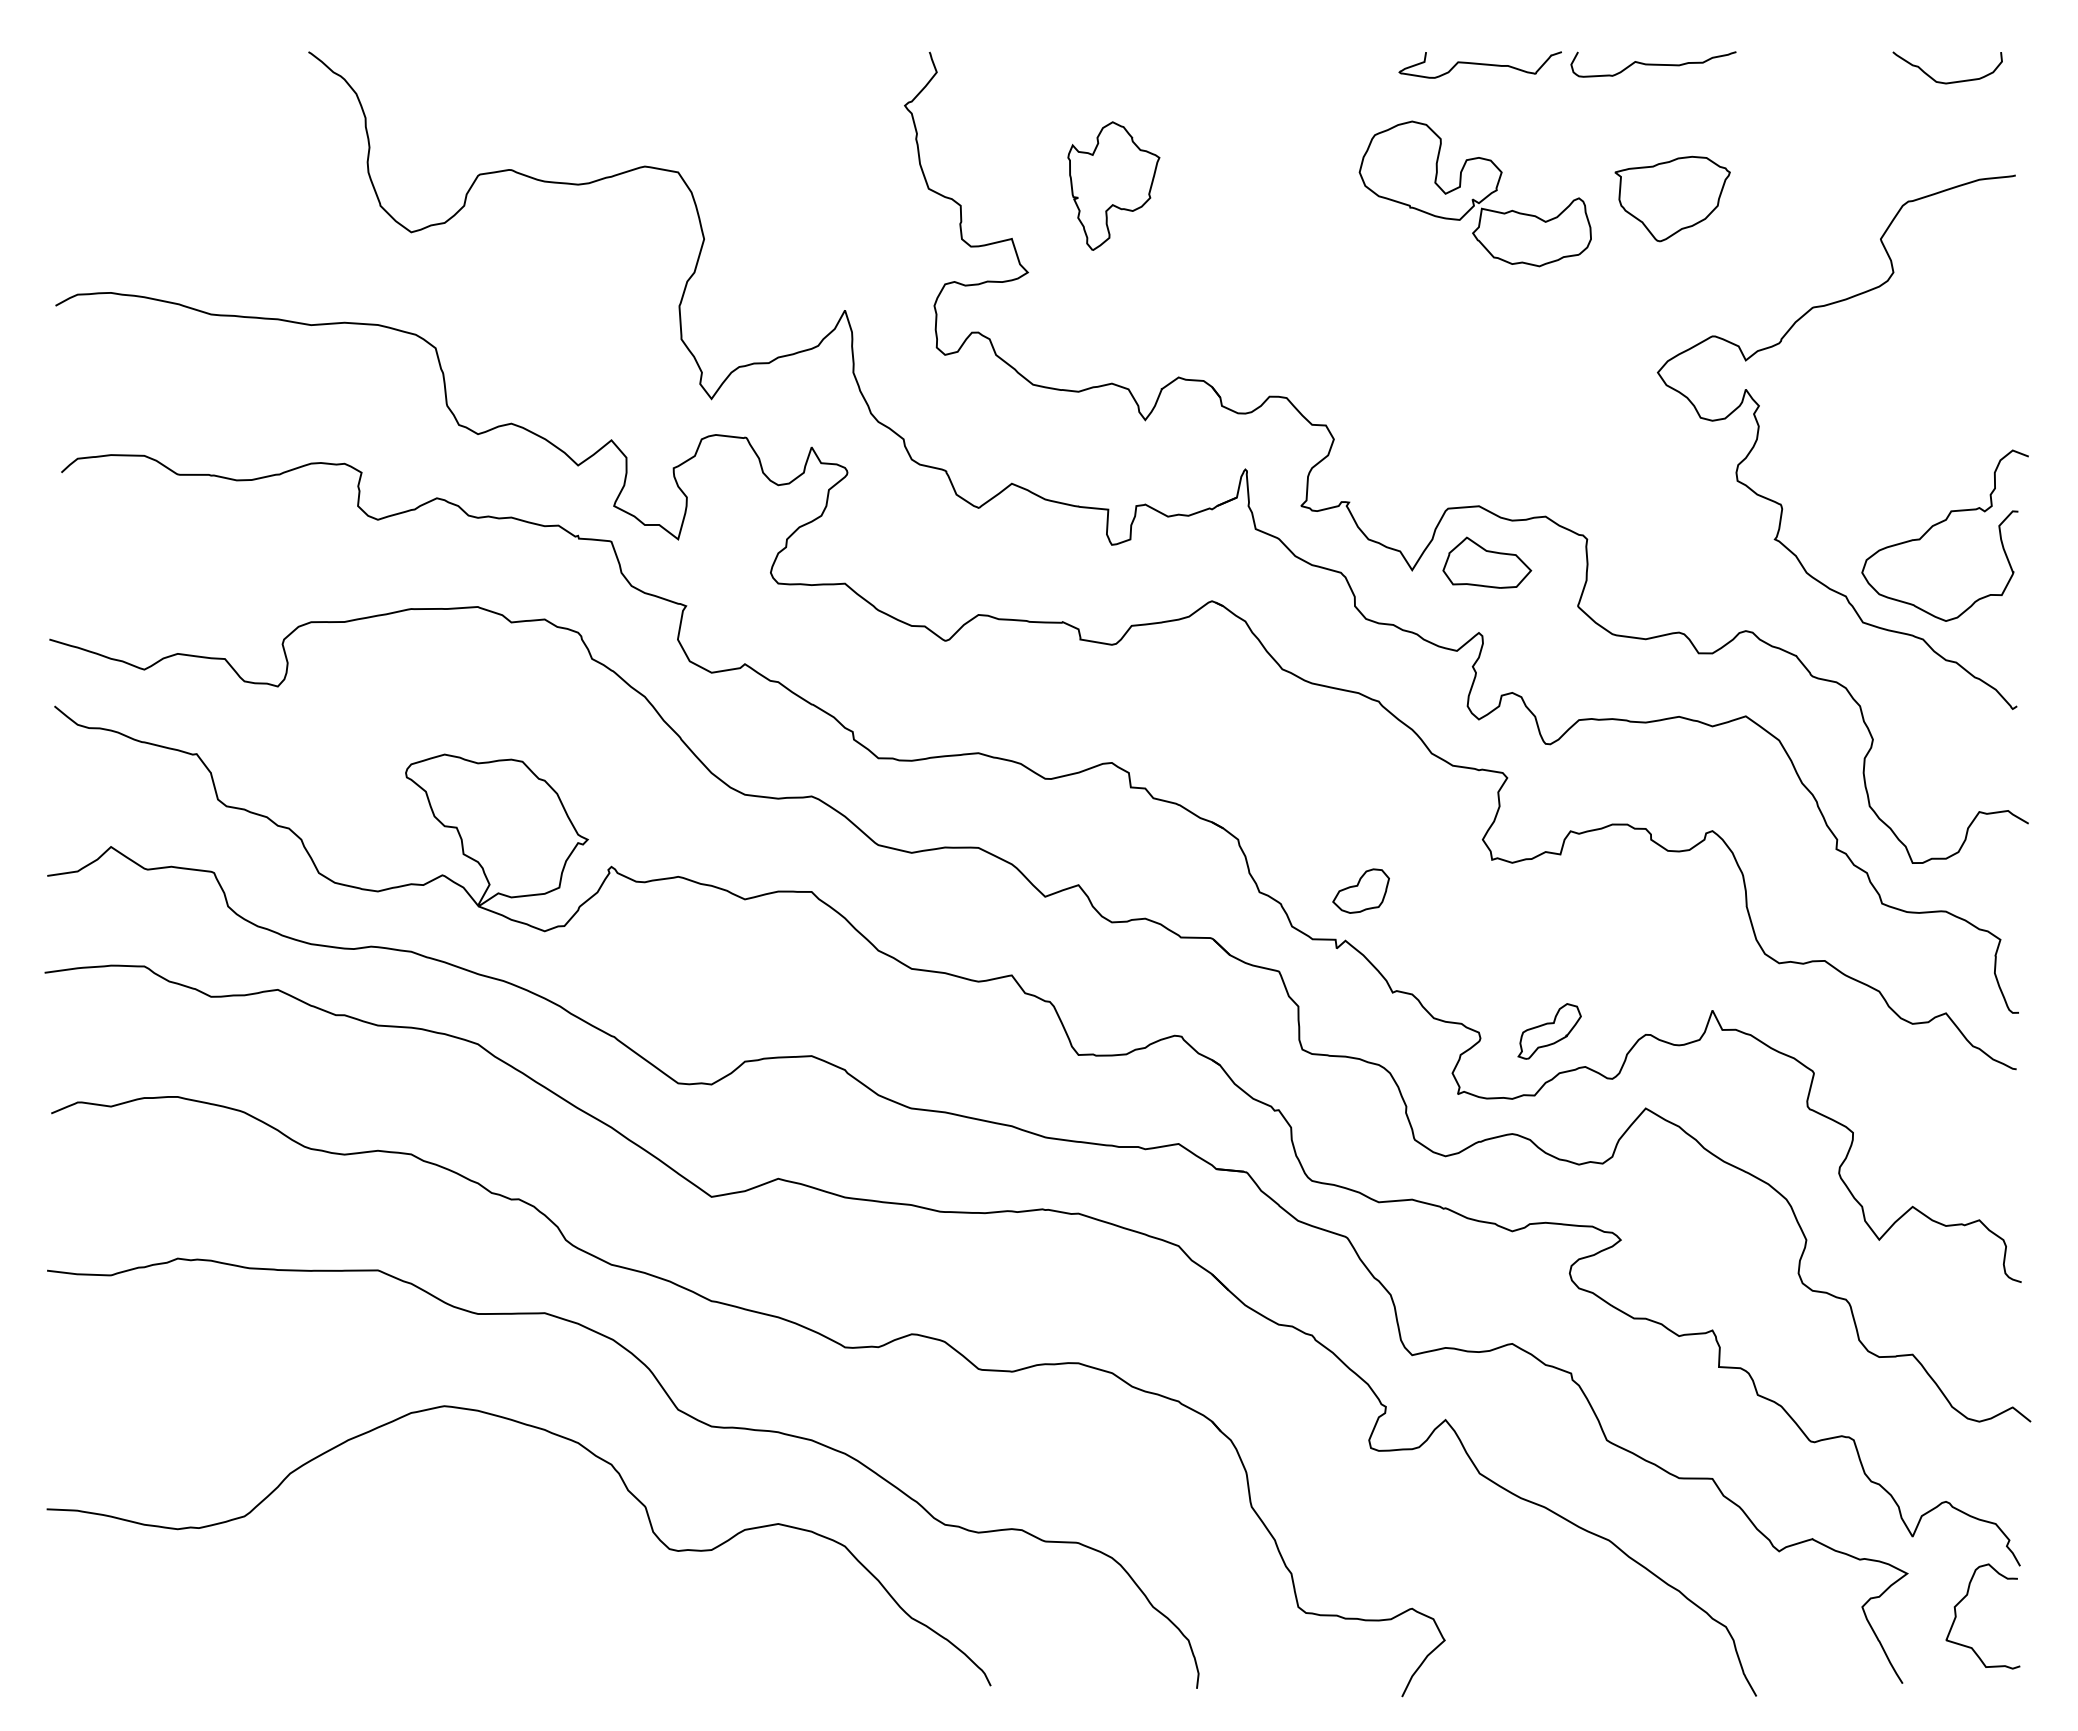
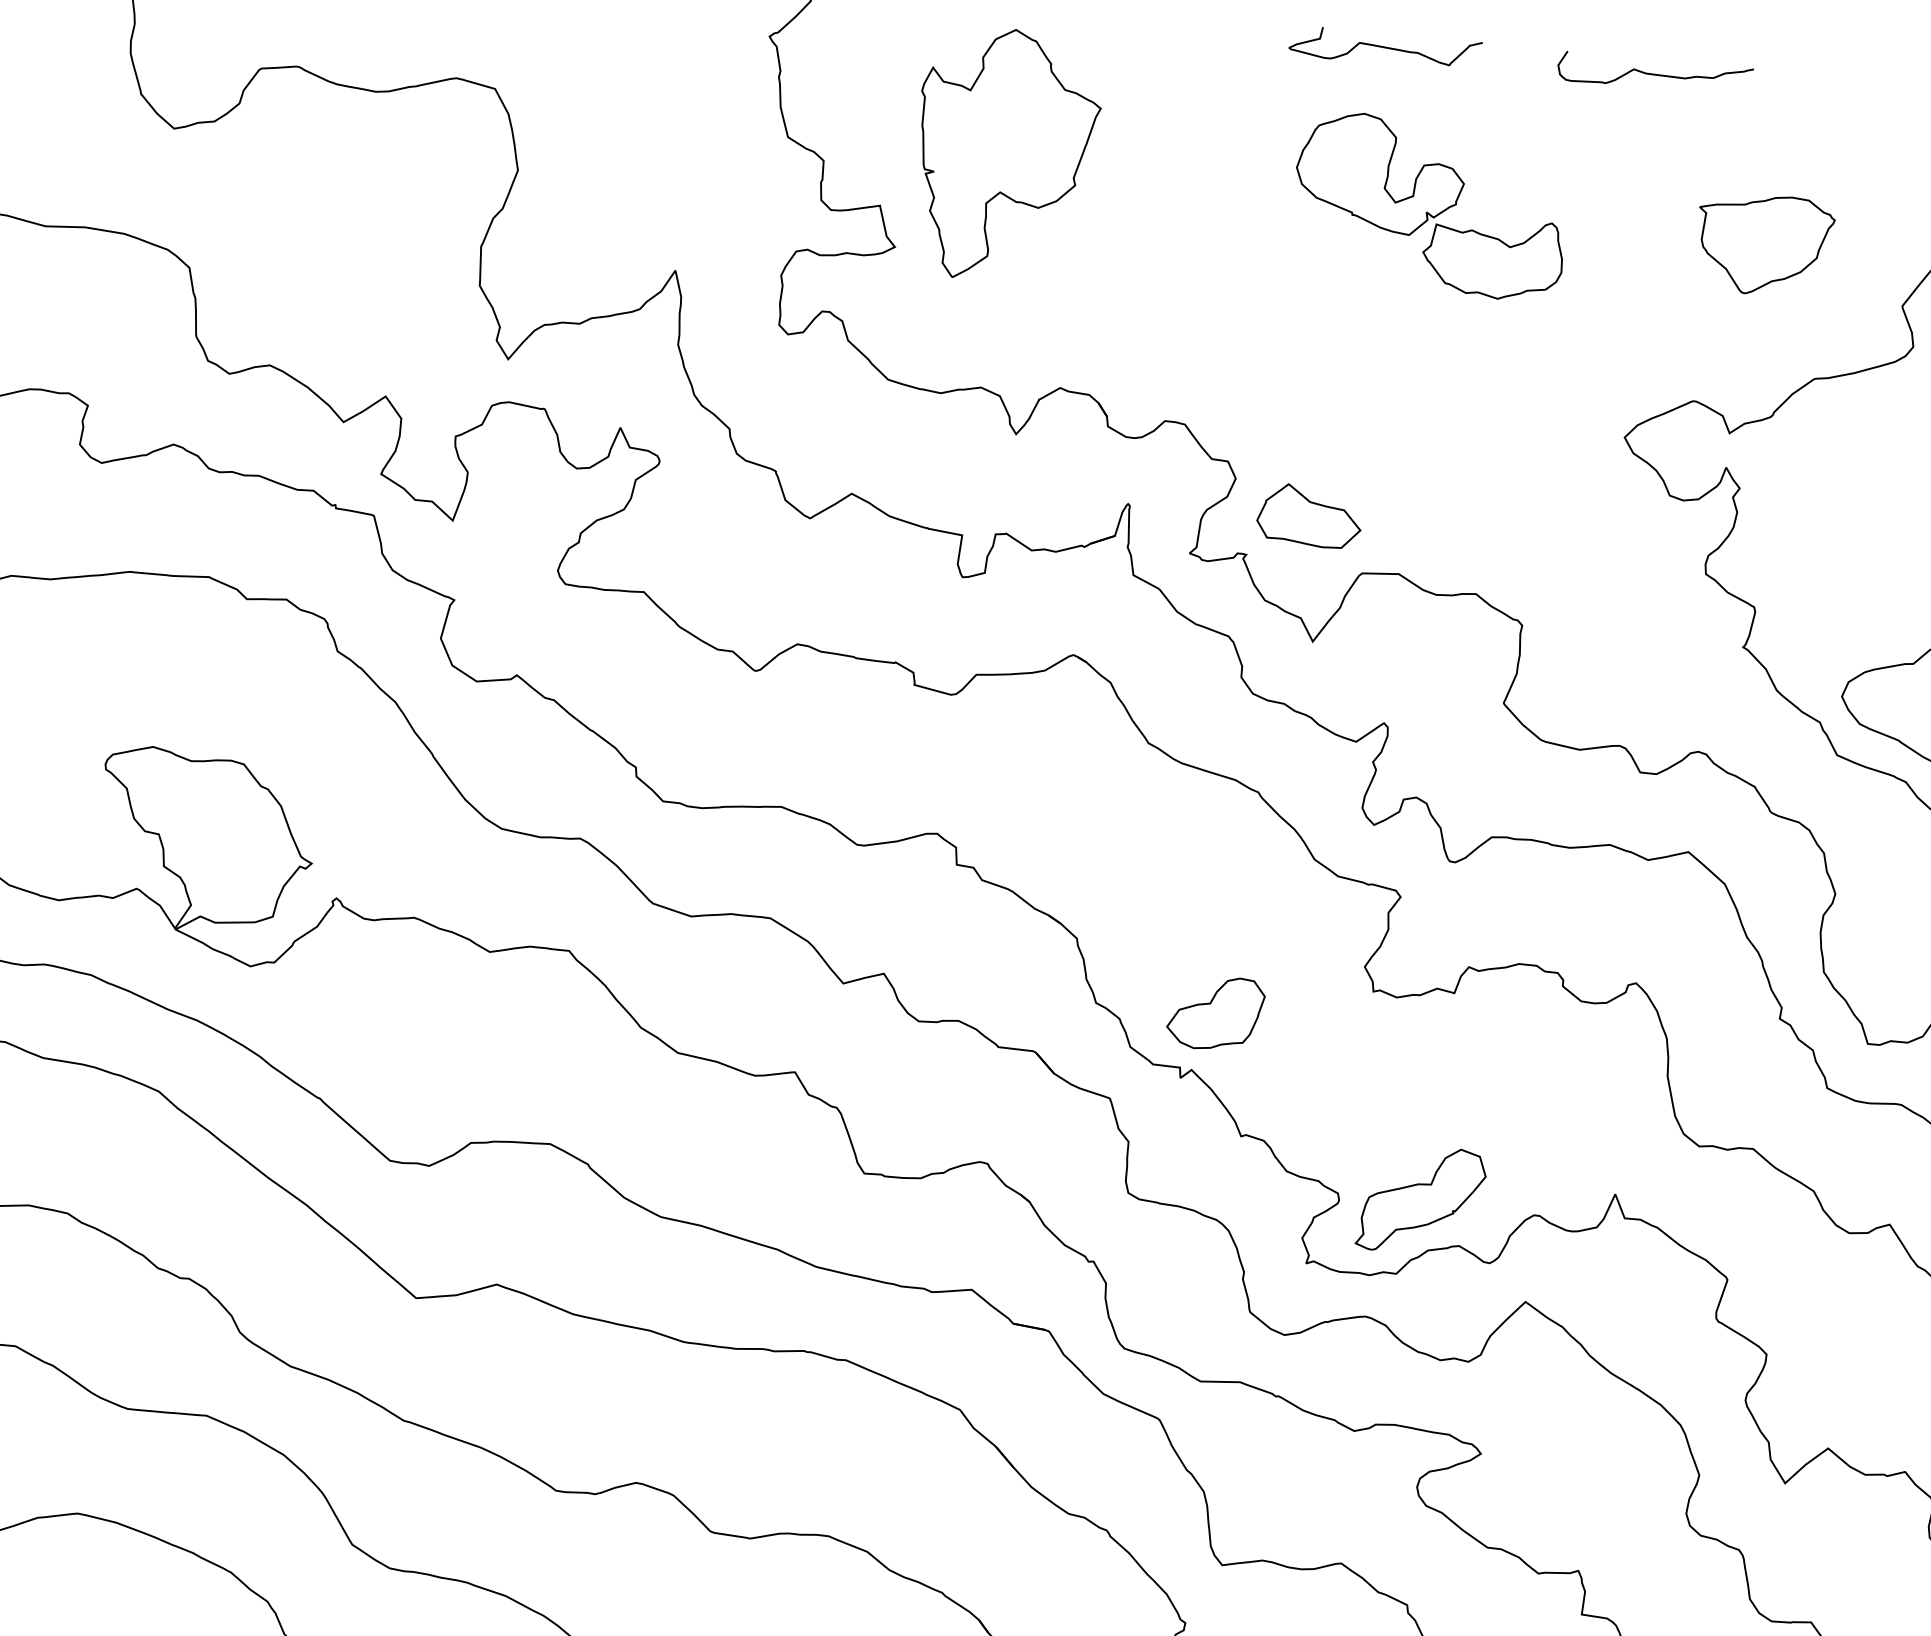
curve: (1479, 64) -> (1384, 47), moved
part: (1113, 185) -> (1005, 154), size x1.67
part: (1672, 198) -> (1764, 244), moved
part: (1487, 562) -> (1310, 515), moved
part: (1360, 891) -> (1214, 1013), size x1.43
part: (1549, 1031) -> (1421, 1200), size x1.67

